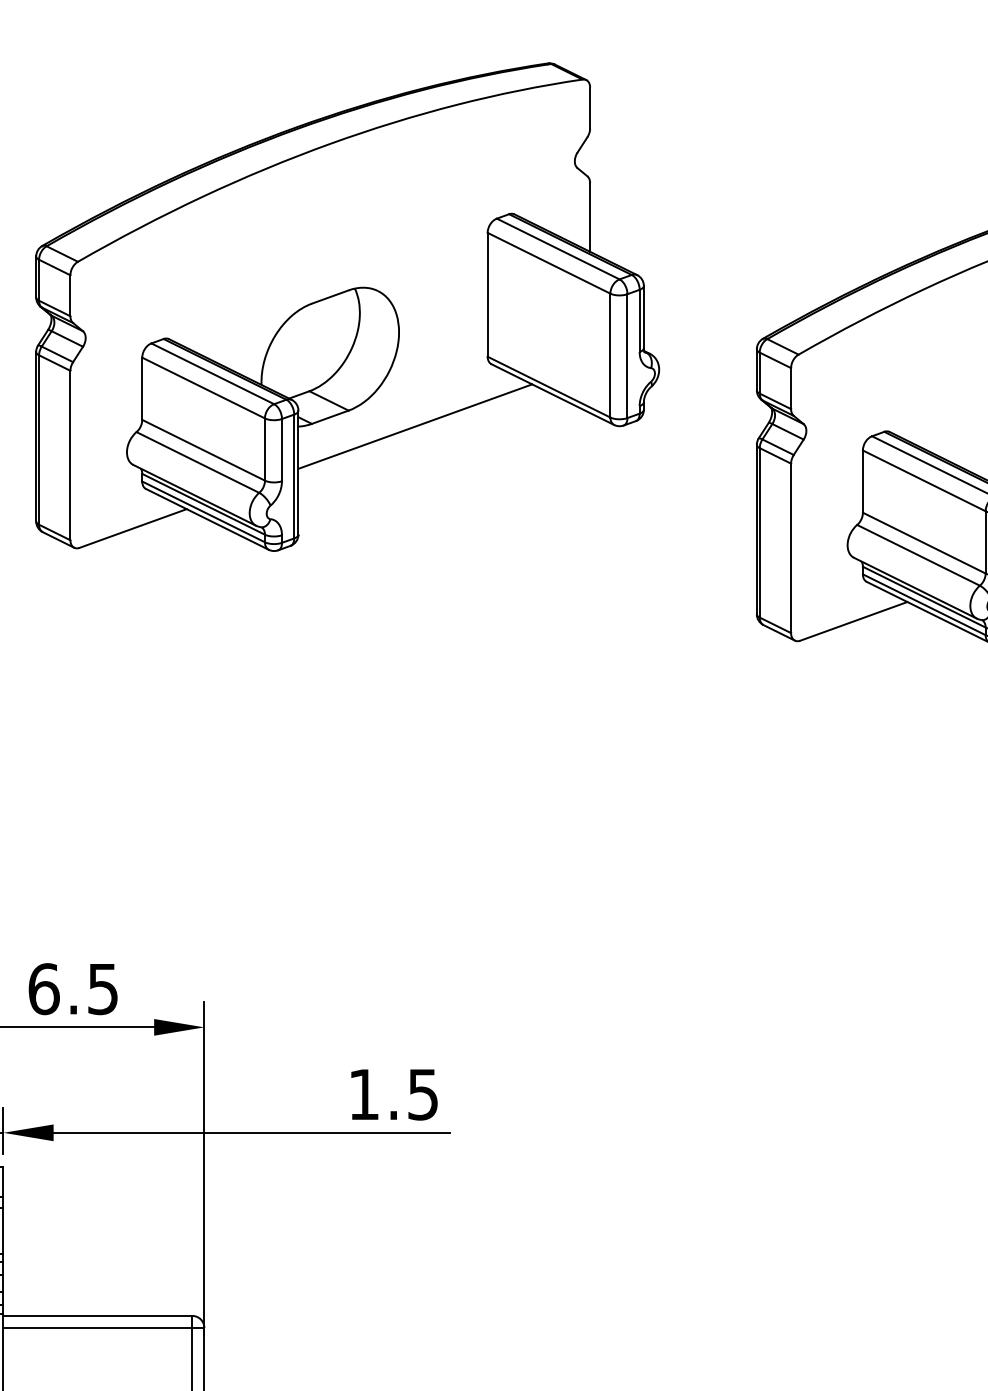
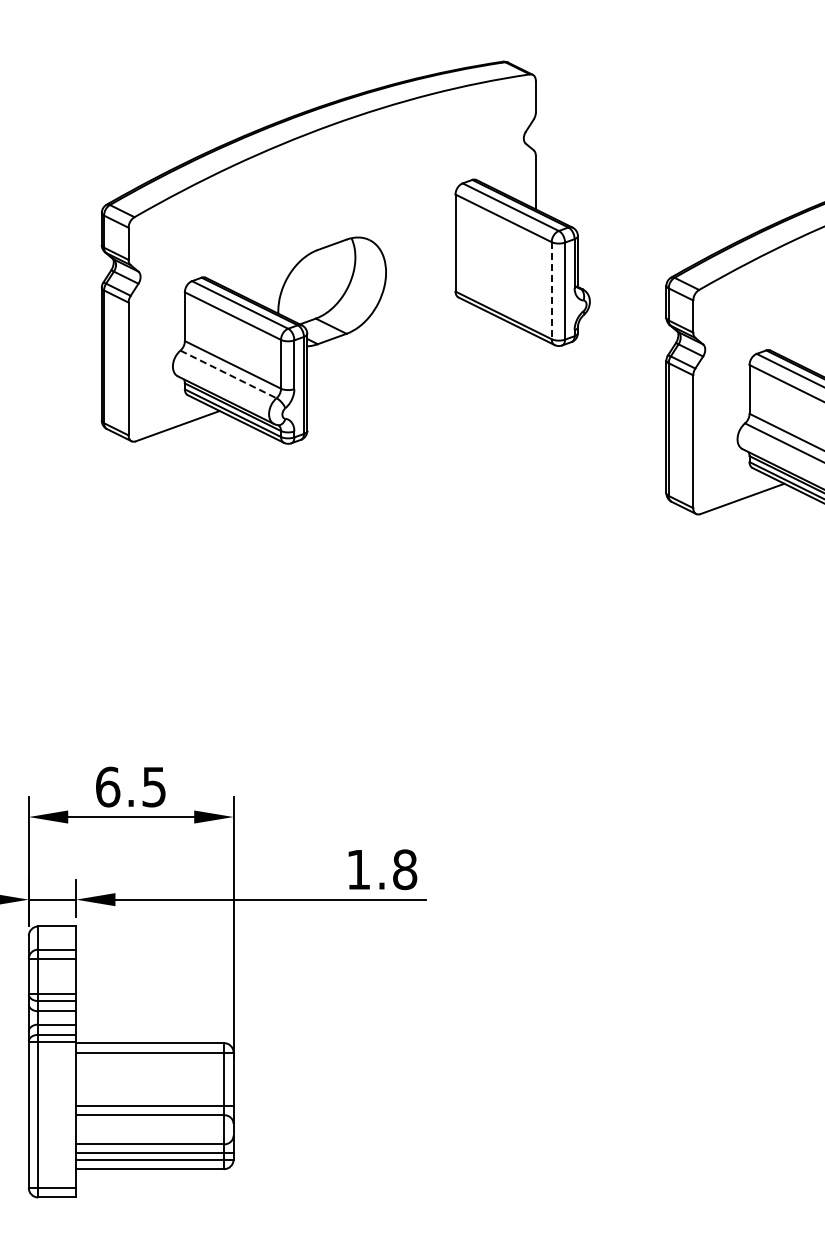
line: (610, 355) -> (551, 290), solid -> dashed
line: (414, 426) -> (398, 346), removed
line: (197, 462) -> (228, 374), solid -> dashed
text: (423, 1094) -> (405, 869), 1.5\f -> 1.8\f

